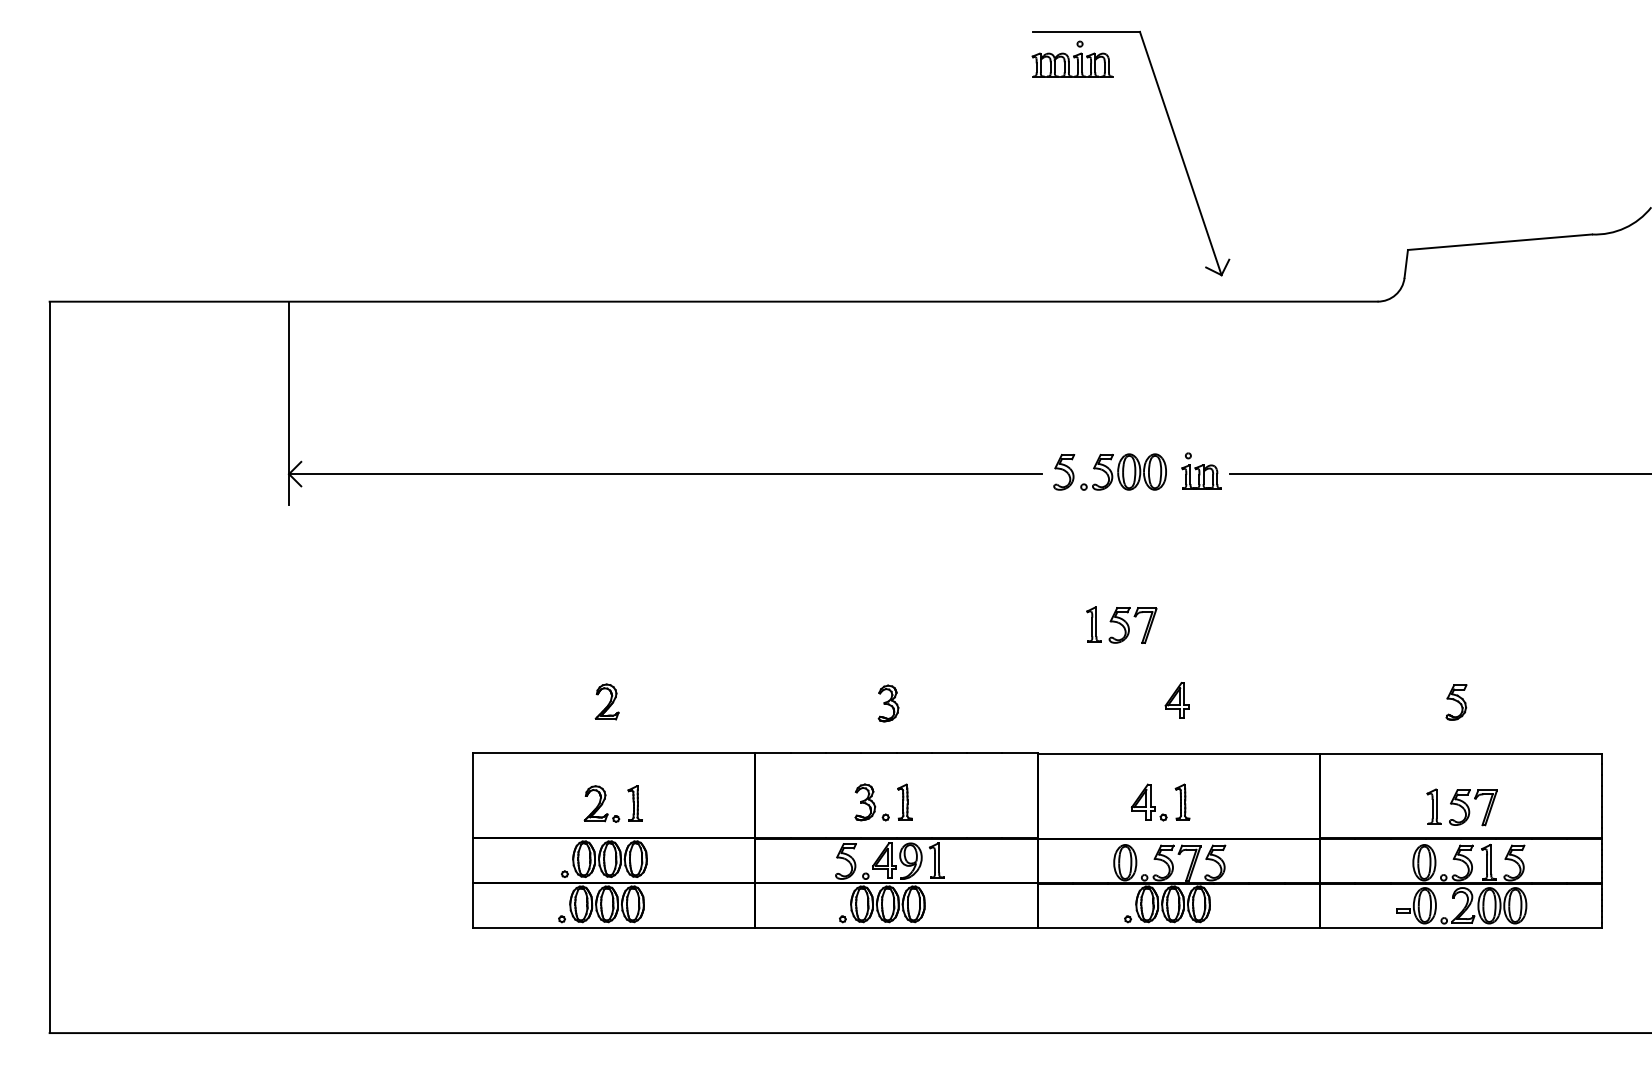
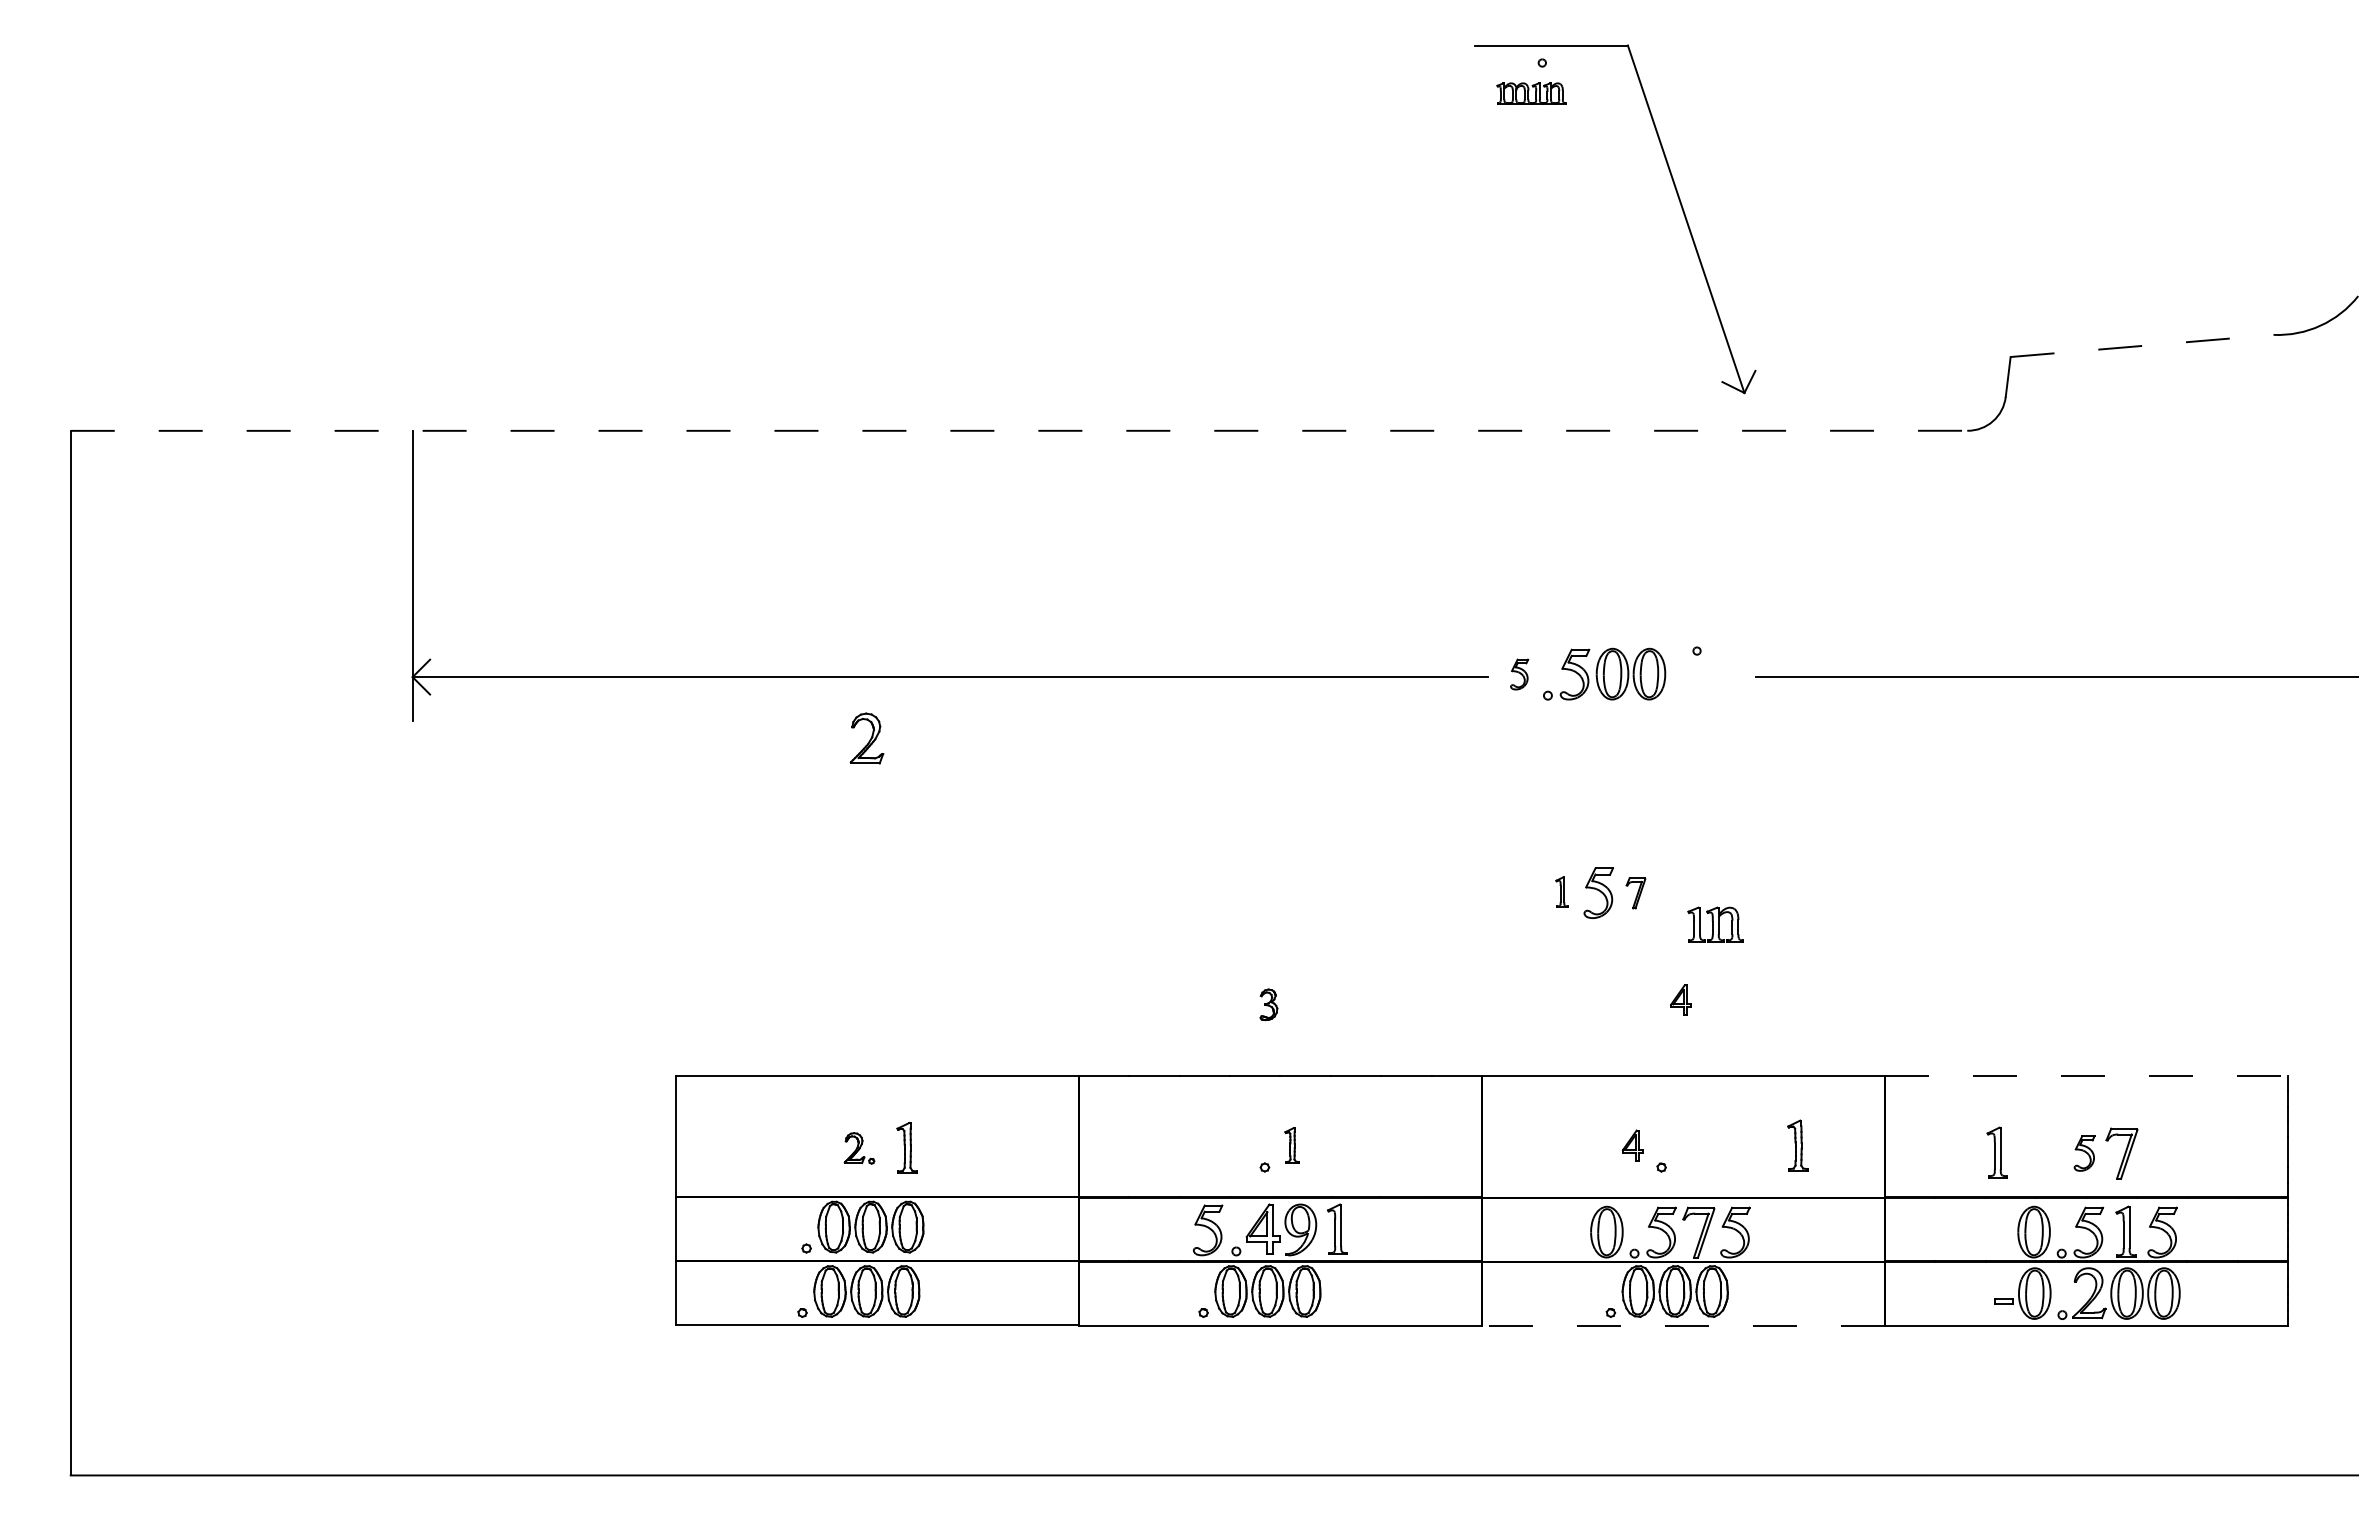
part: (1072, 65) -> (1531, 93), size x0.6
line: (1500, 241) -> (2142, 345), solid -> dashed
line: (713, 301) -> (1019, 430), solid -> dashed
part: (1064, 472) -> (1519, 674), size x0.6
part: (1201, 477) -> (1715, 924), moved
part: (1093, 624) -> (1561, 891), size x0.6
part: (1145, 625) -> (1635, 893), size x0.6
part: (1176, 699) -> (1680, 999), size x0.6
part: (606, 701) -> (866, 738), moved
part: (1456, 701) -> (2080, 1002), removed
part: (888, 703) -> (1268, 1004), size x0.6
line: (1461, 753) -> (2086, 1076), solid -> dashed
part: (865, 802) -> (1235, 1145), removed
part: (904, 802) -> (1291, 1145), size x0.7
part: (1143, 802) -> (1632, 1145), size x0.6
part: (1182, 802) -> (1797, 1145), moved
part: (601, 804) -> (859, 1148), size x0.6
part: (1433, 806) -> (1996, 1152), moved
part: (1459, 807) -> (2084, 1153), size x0.7
line: (1178, 928) -> (1683, 1325), solid -> dashed

